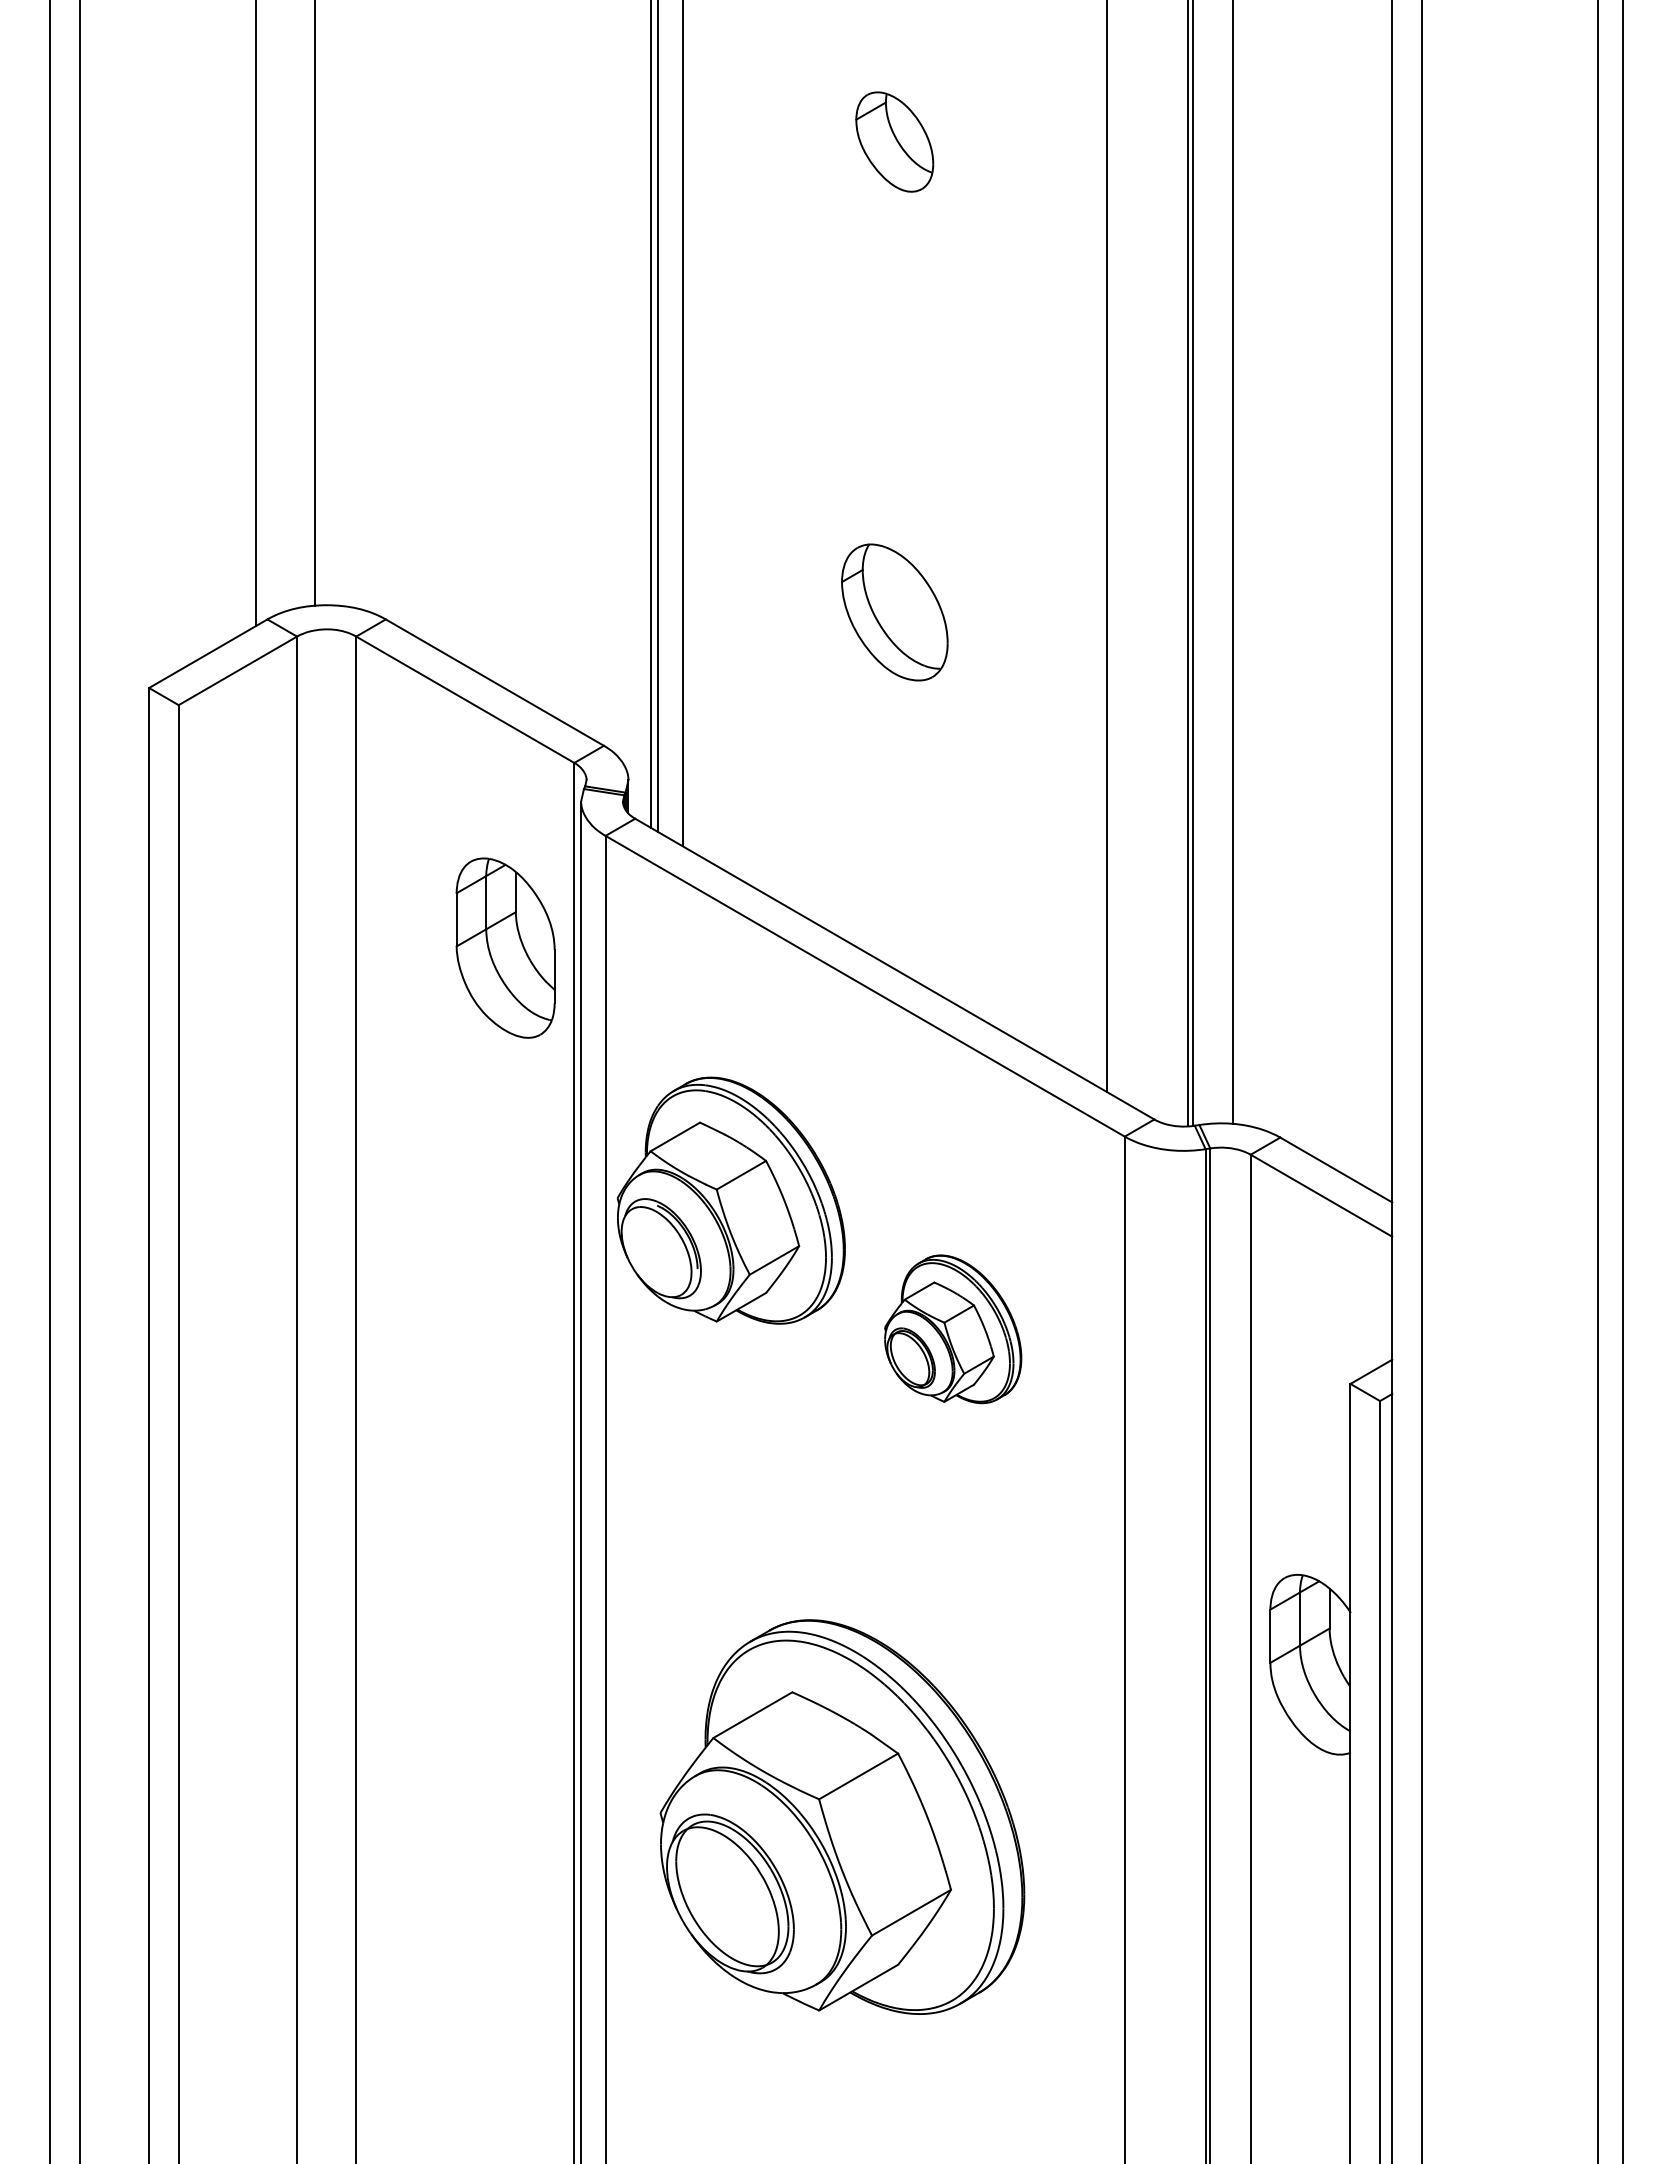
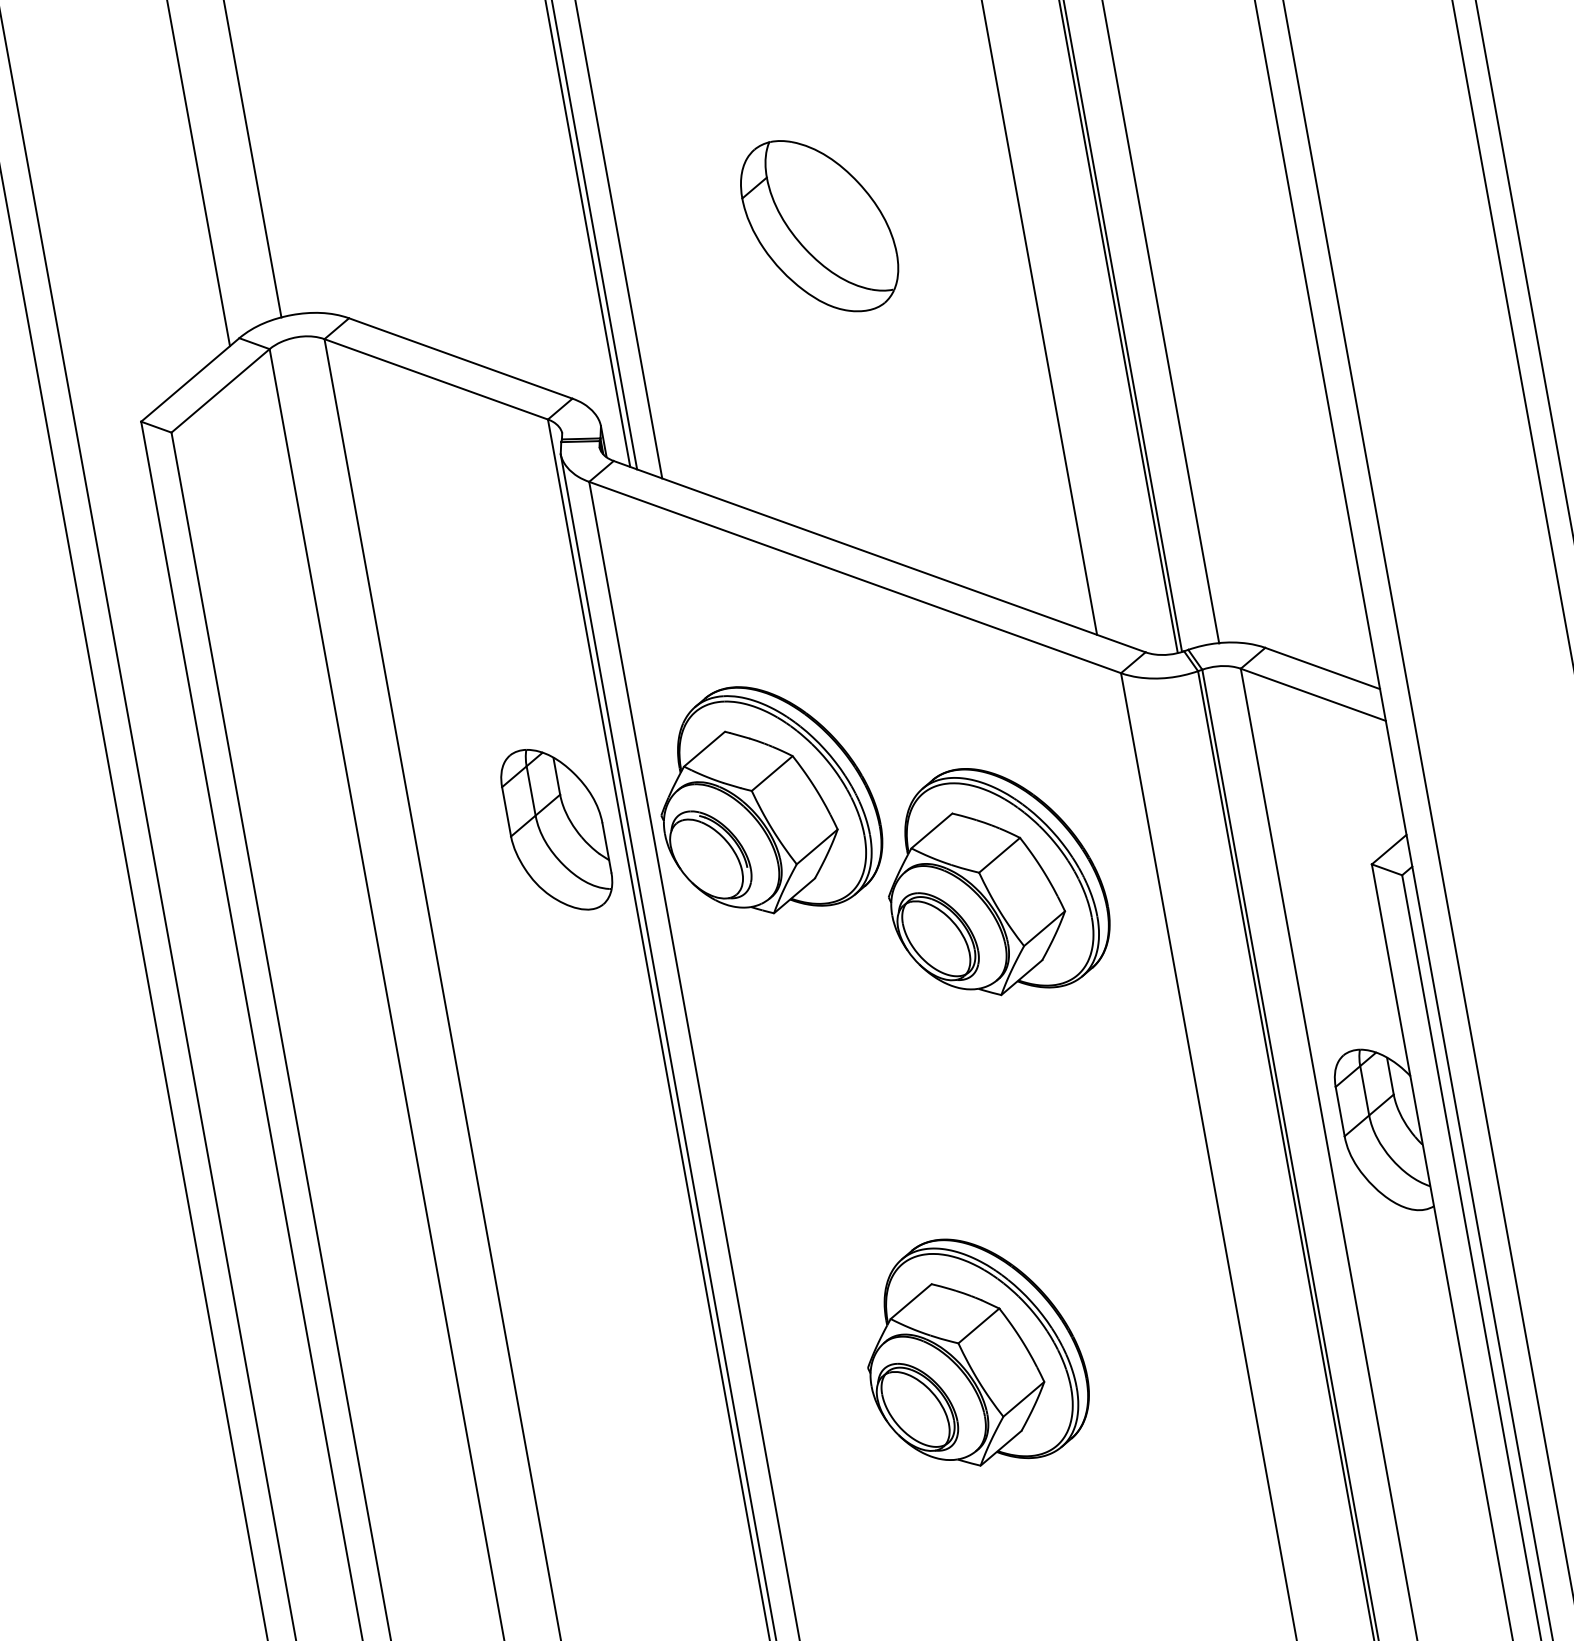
part: (894, 612) -> (819, 226), size x1.43
part: (505, 947) -> (556, 829), moved
part: (952, 1329) -> (993, 880), size x1.67
part: (841, 1816) -> (973, 1350), size x0.62

